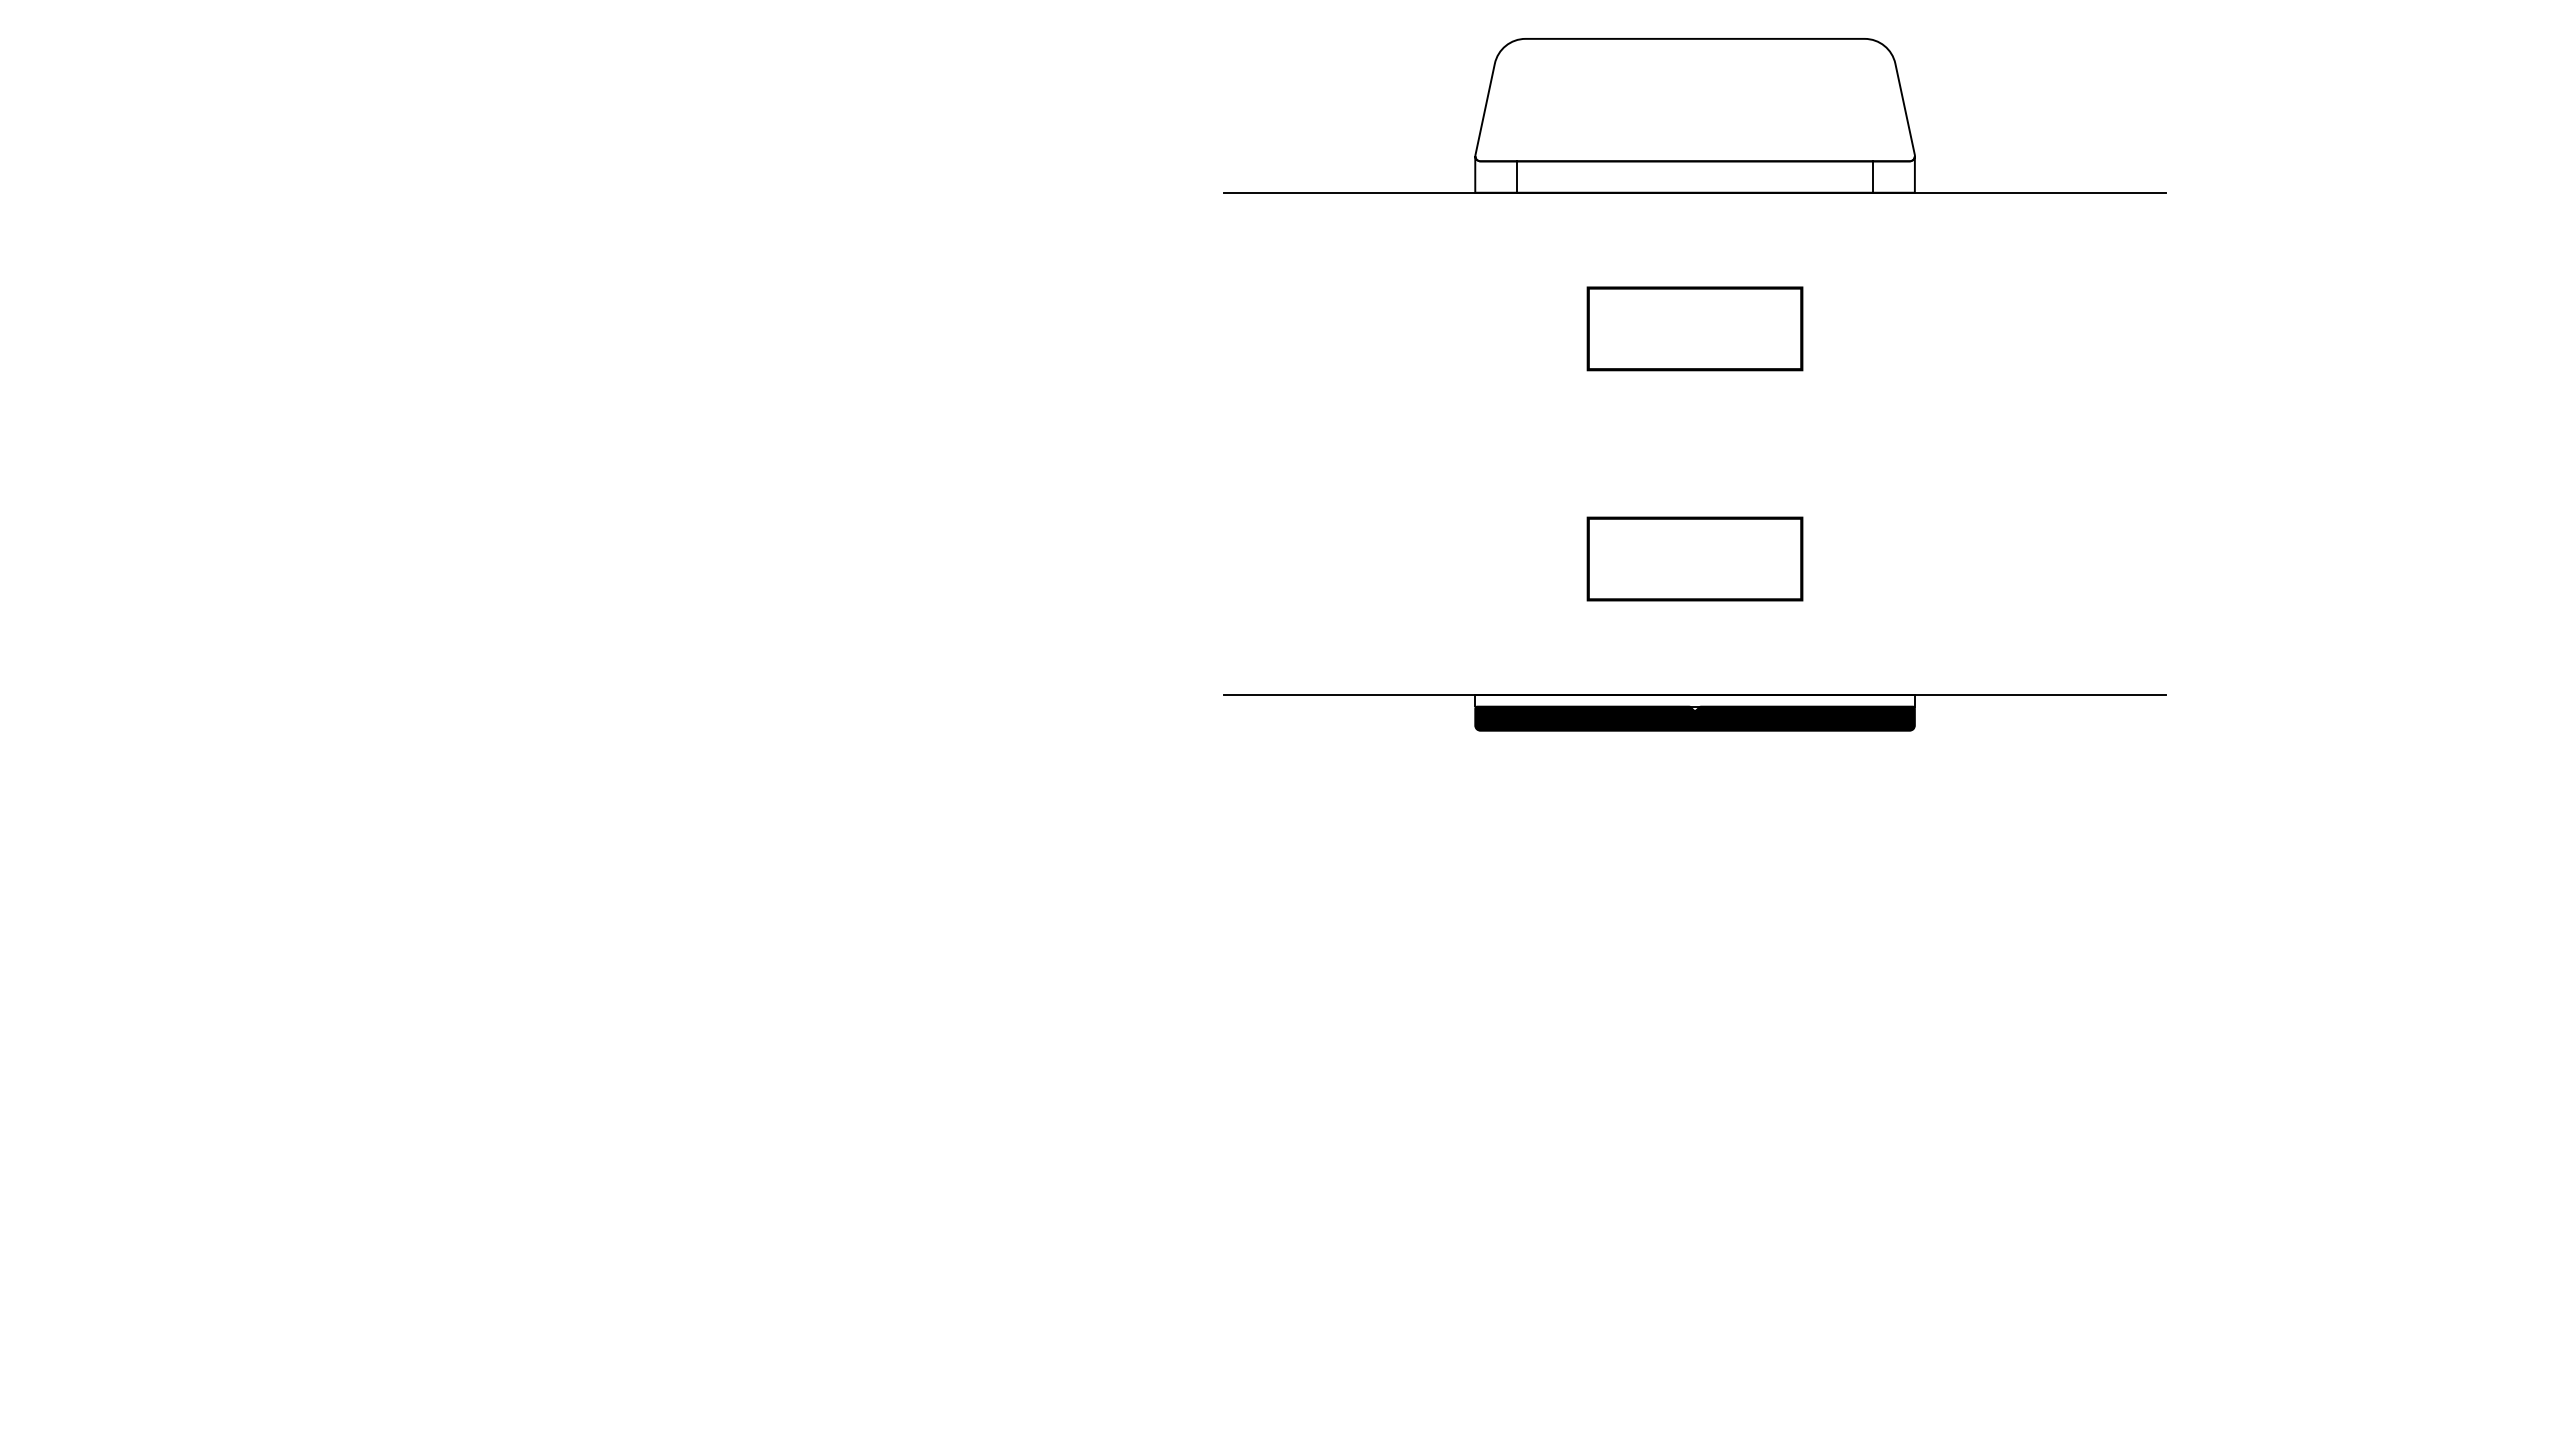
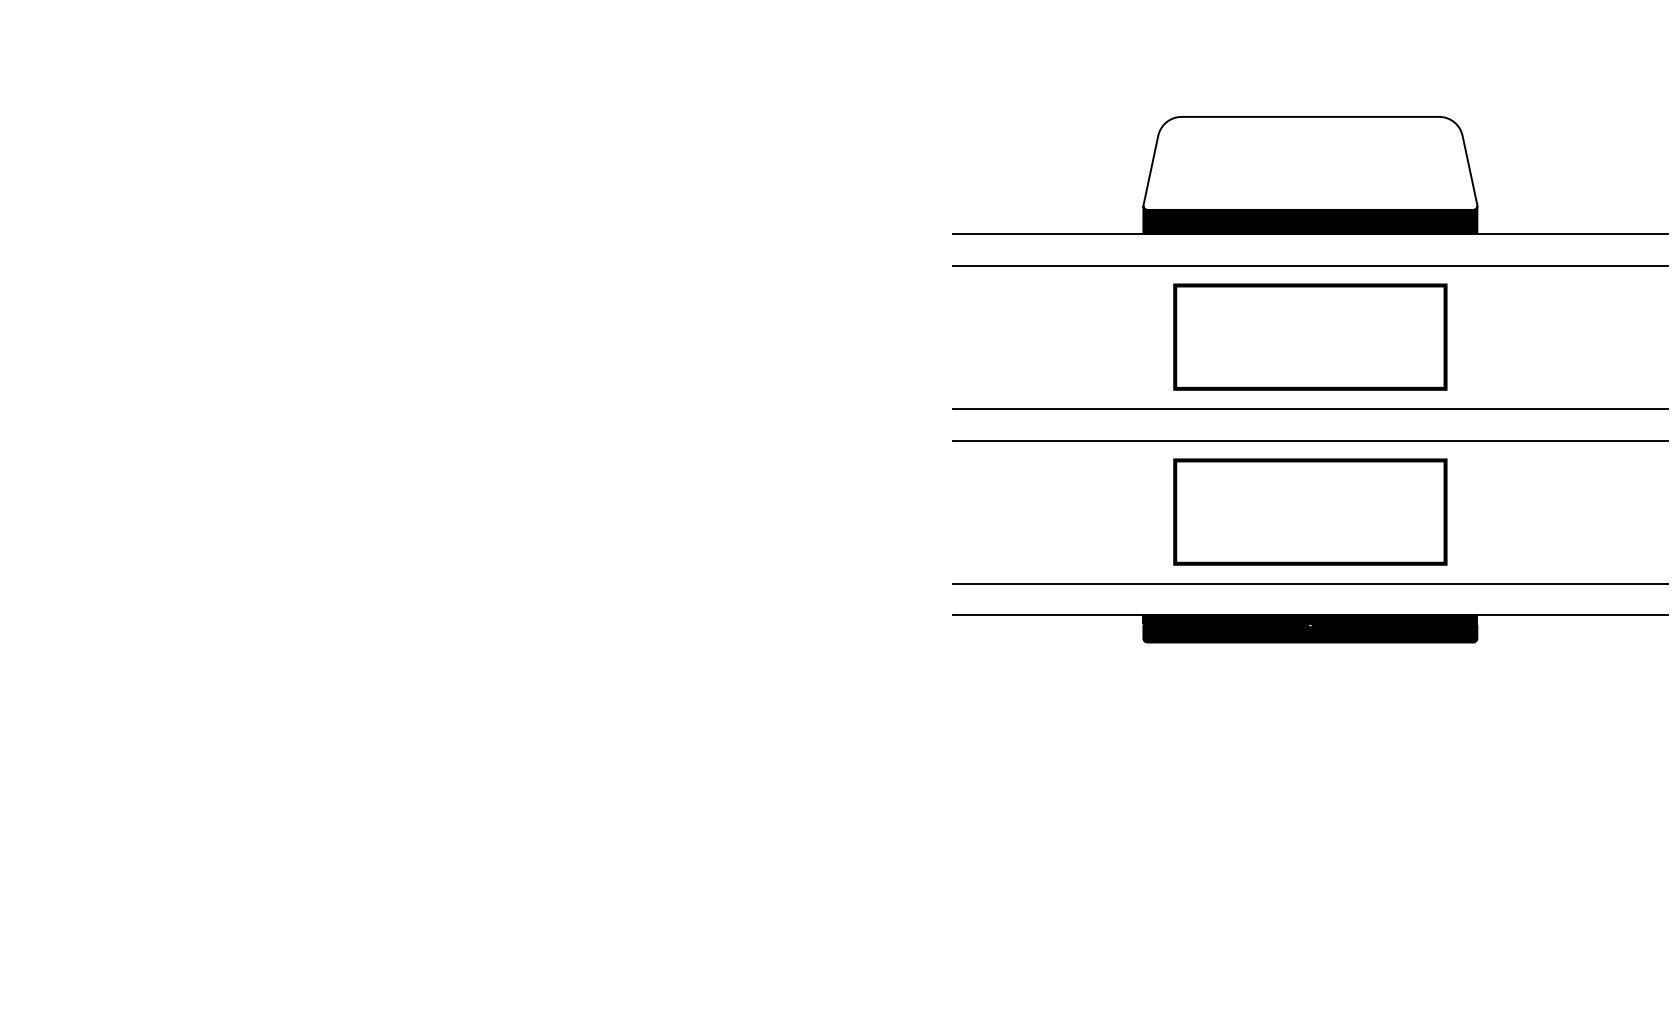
fill: (1694, 174) -> (1309, 219), added
line: (1695, 234) -> (1310, 265), added
part: (1694, 328) -> (1309, 336), size x1.67
line: (1695, 423) -> (1310, 409), added
line: (1695, 464) -> (1310, 440), added
part: (1694, 558) -> (1309, 511), size x1.67
line: (1695, 653) -> (1310, 583), added
fill: (1694, 700) -> (1309, 619), added

